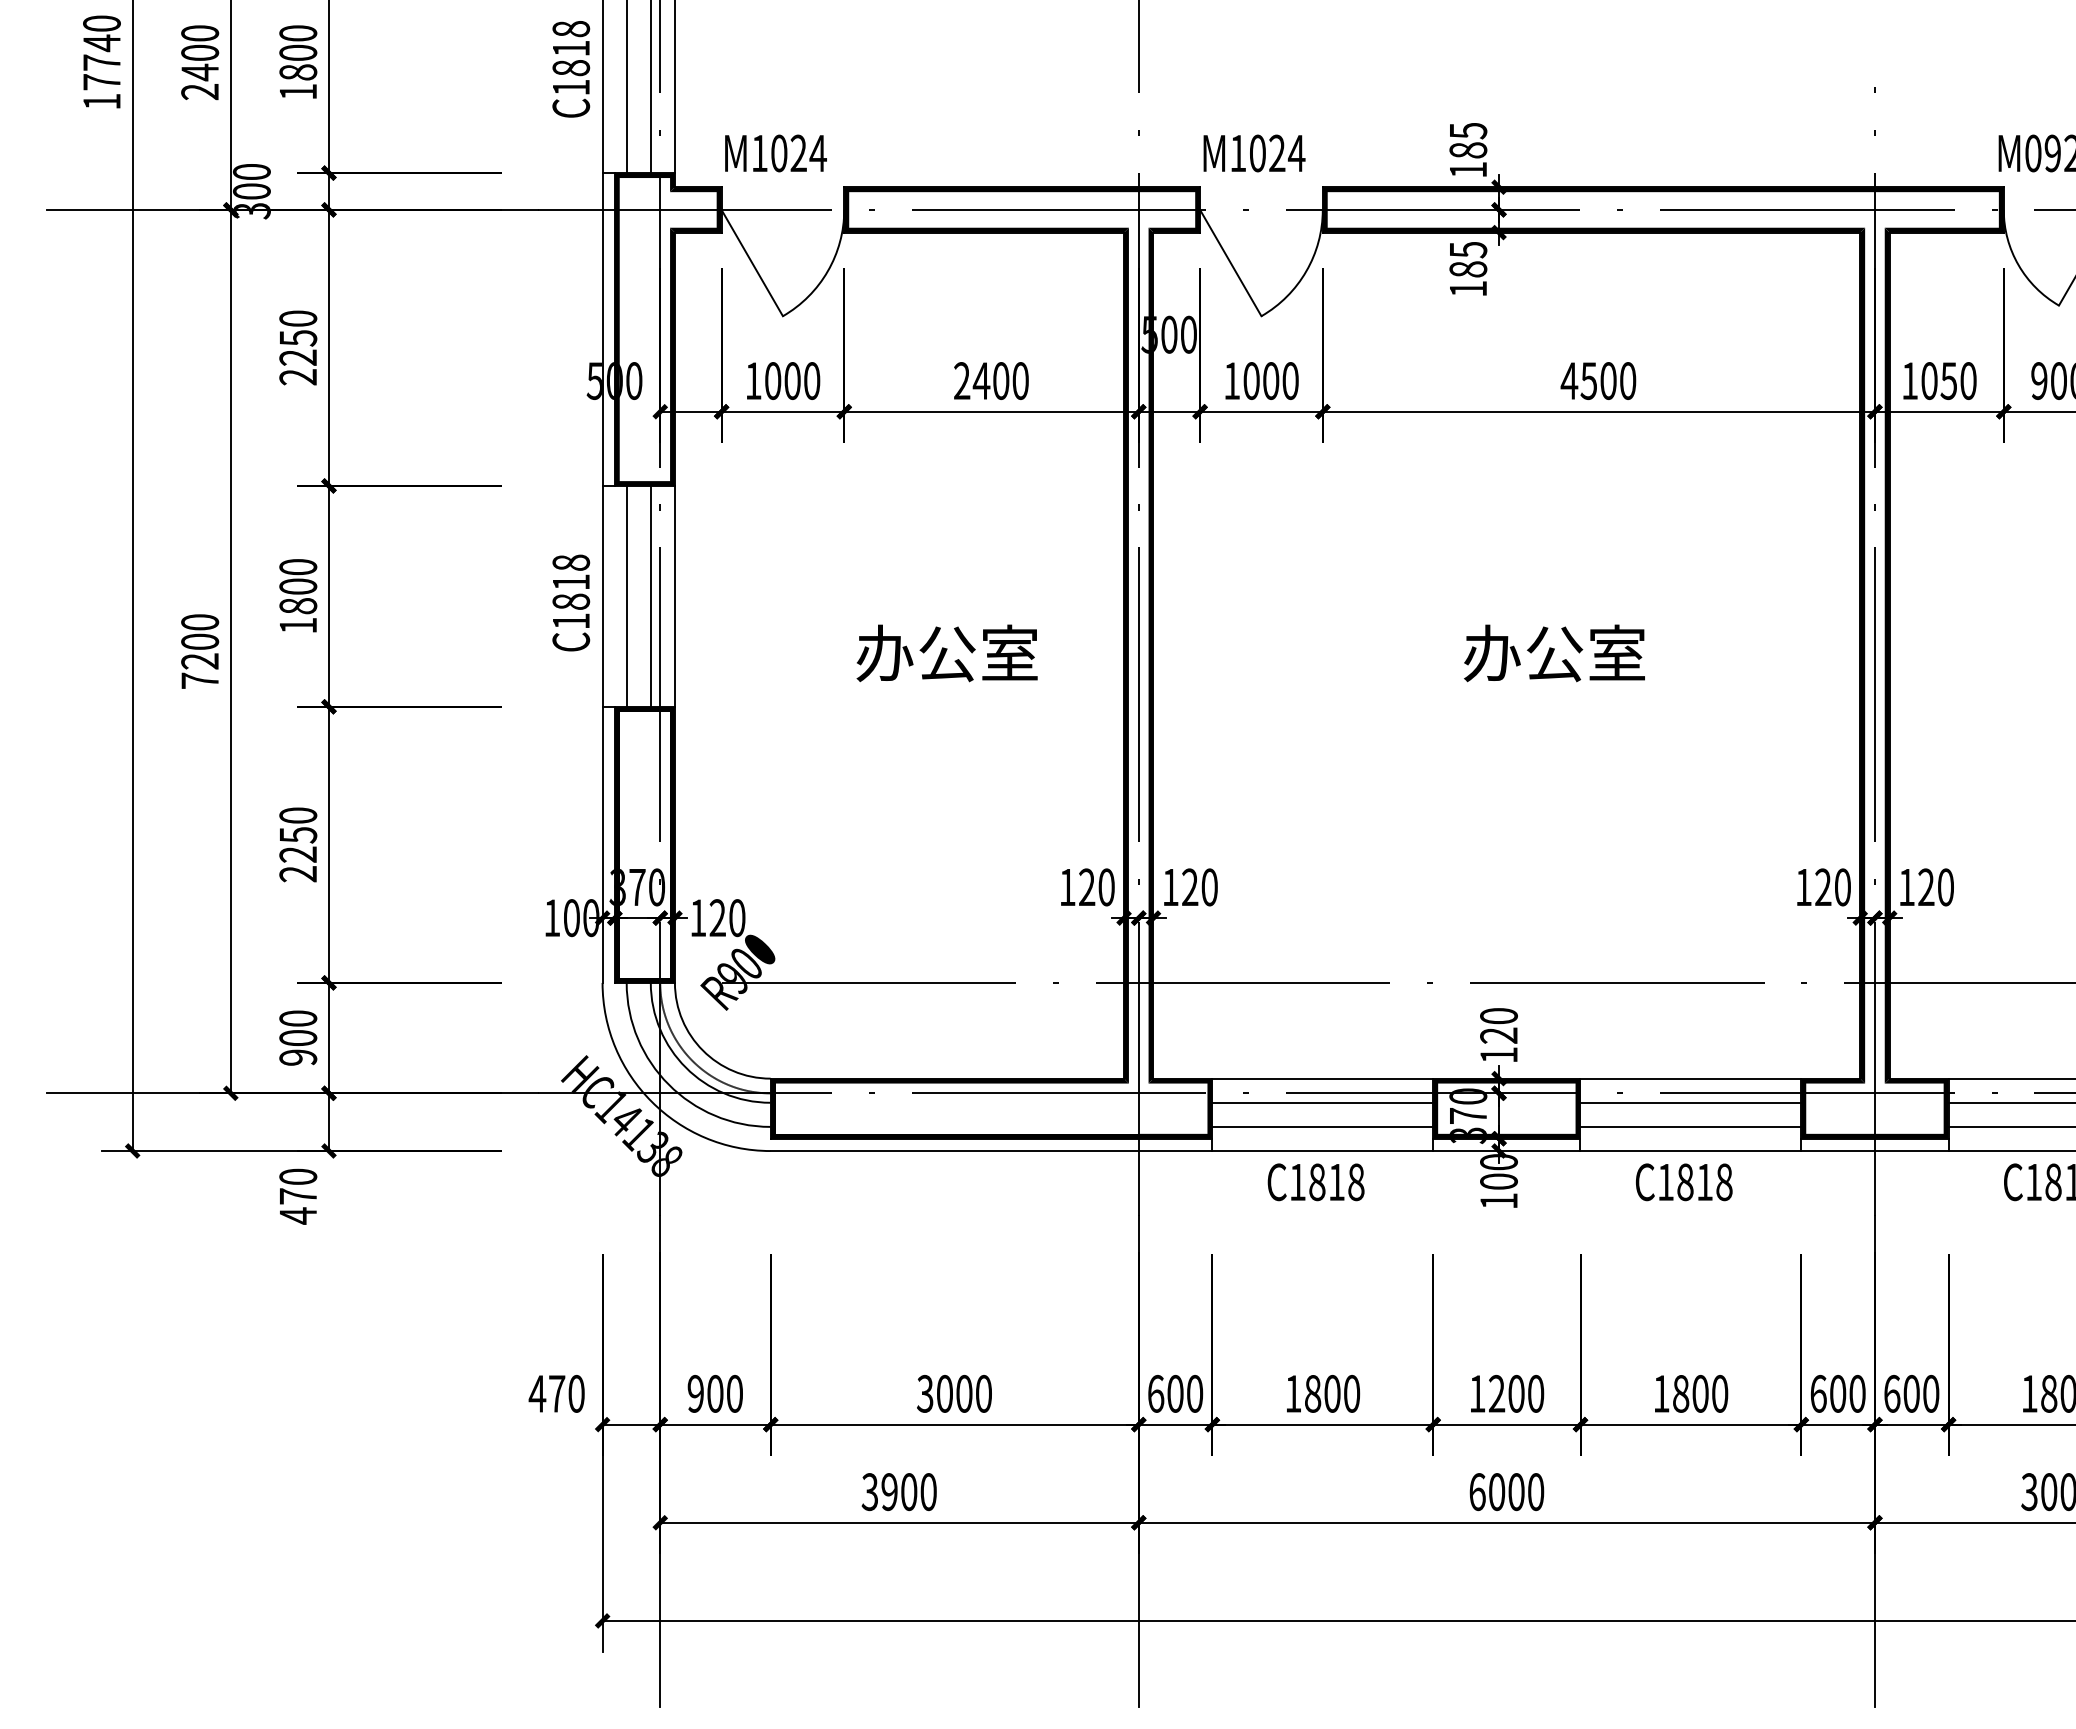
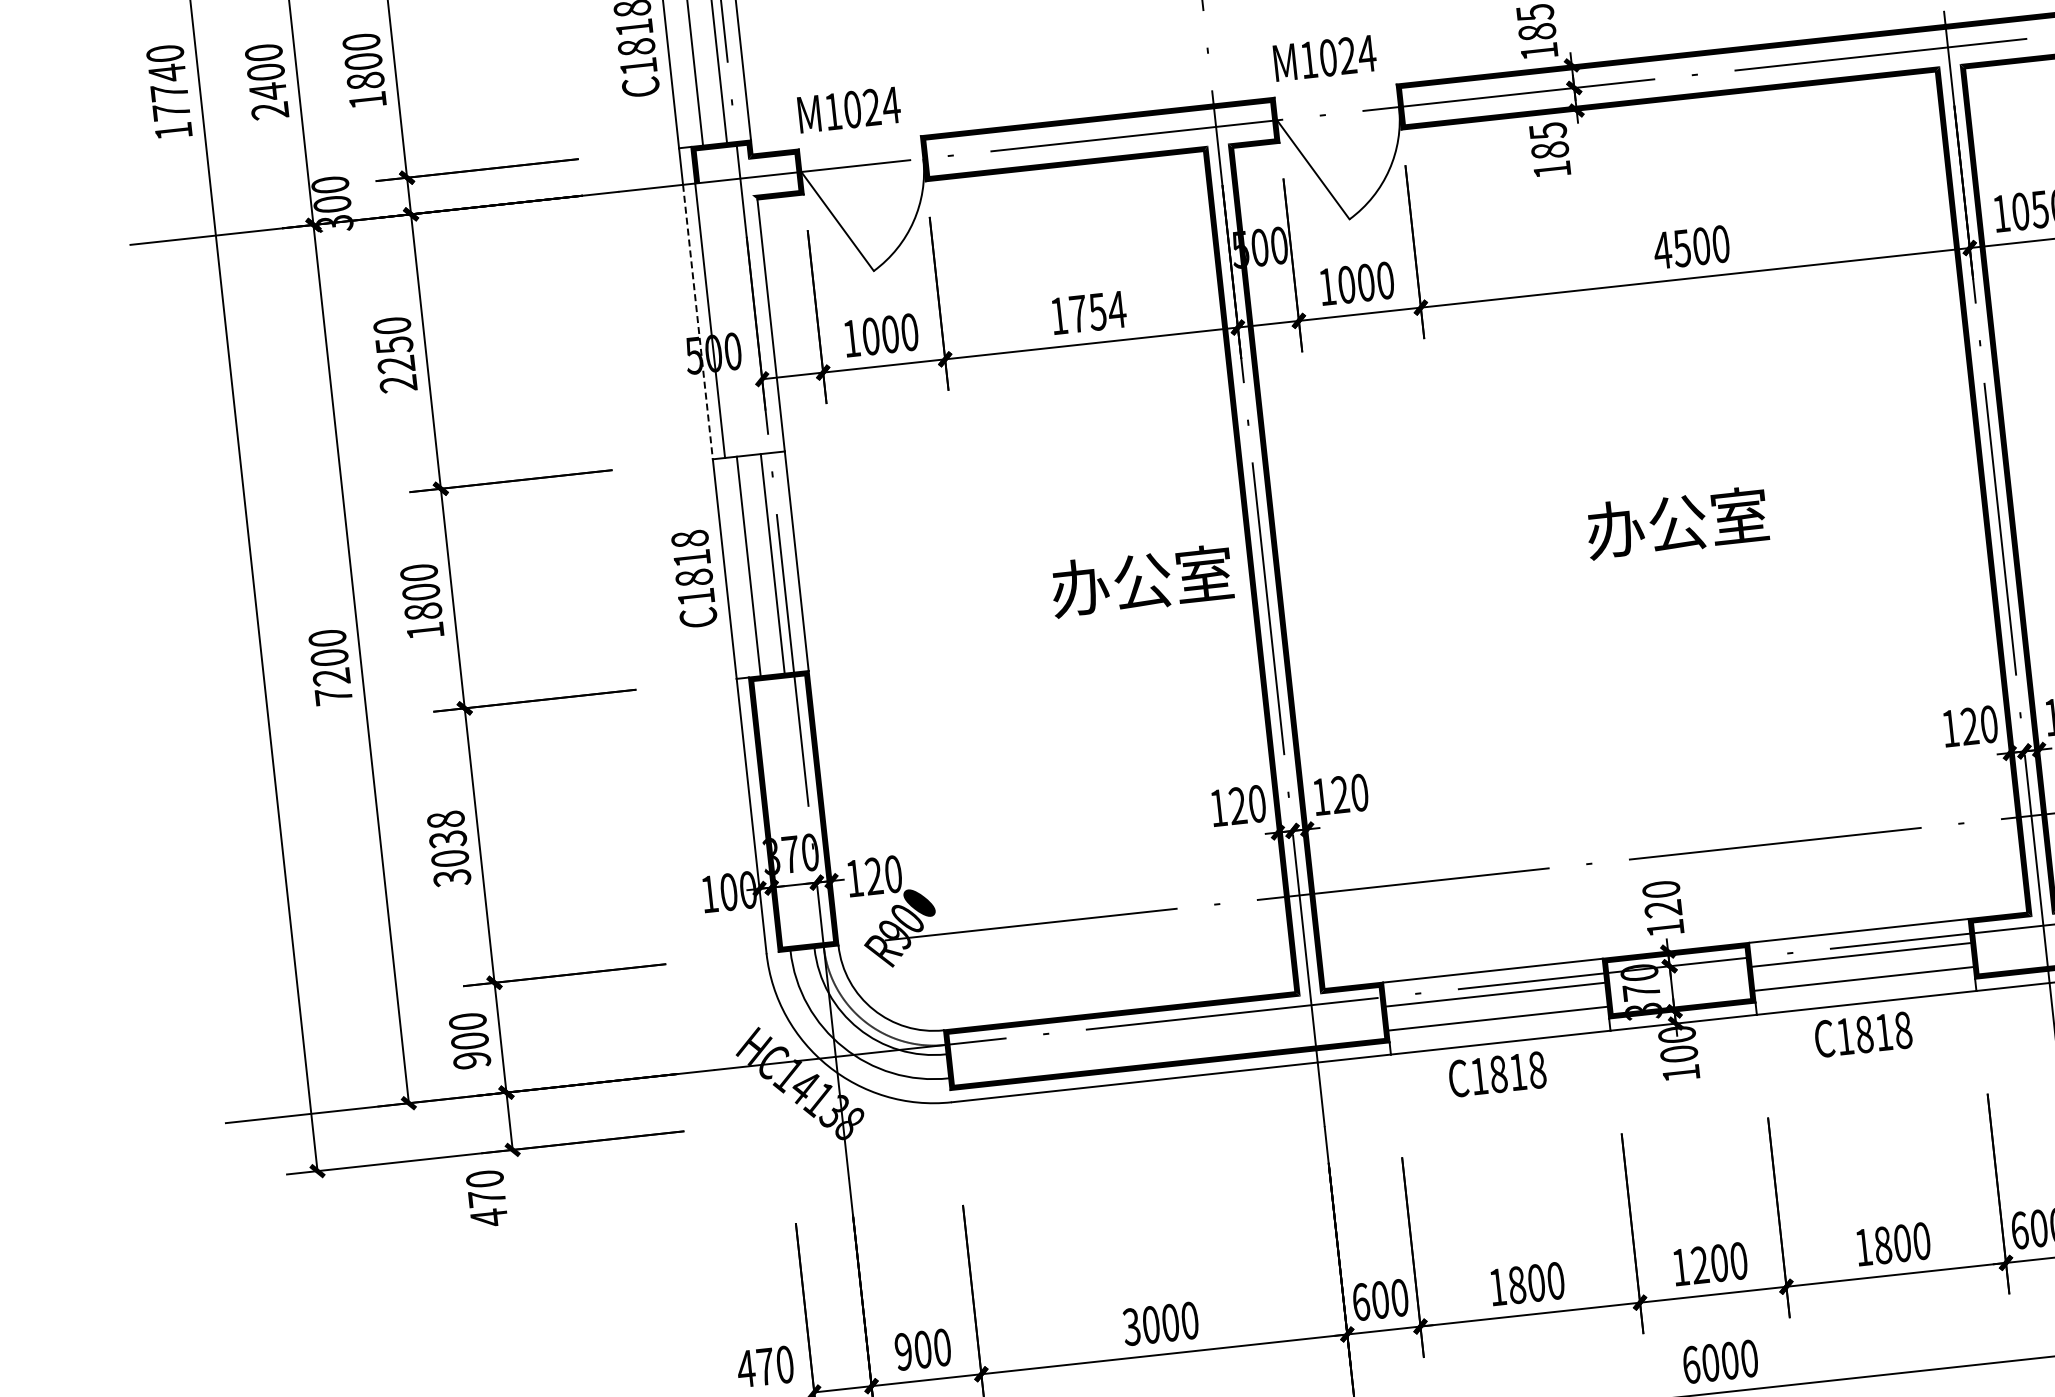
fill: (644, 347) -> (739, 317), removed
line: (602, 348) -> (697, 322), solid -> dashed
text: (991, 380) -> (1088, 312), 2400 -> 1754
text: (946, 653) -> (1141, 581), moved
text: (298, 844) -> (449, 848), 2250 -> 3038

